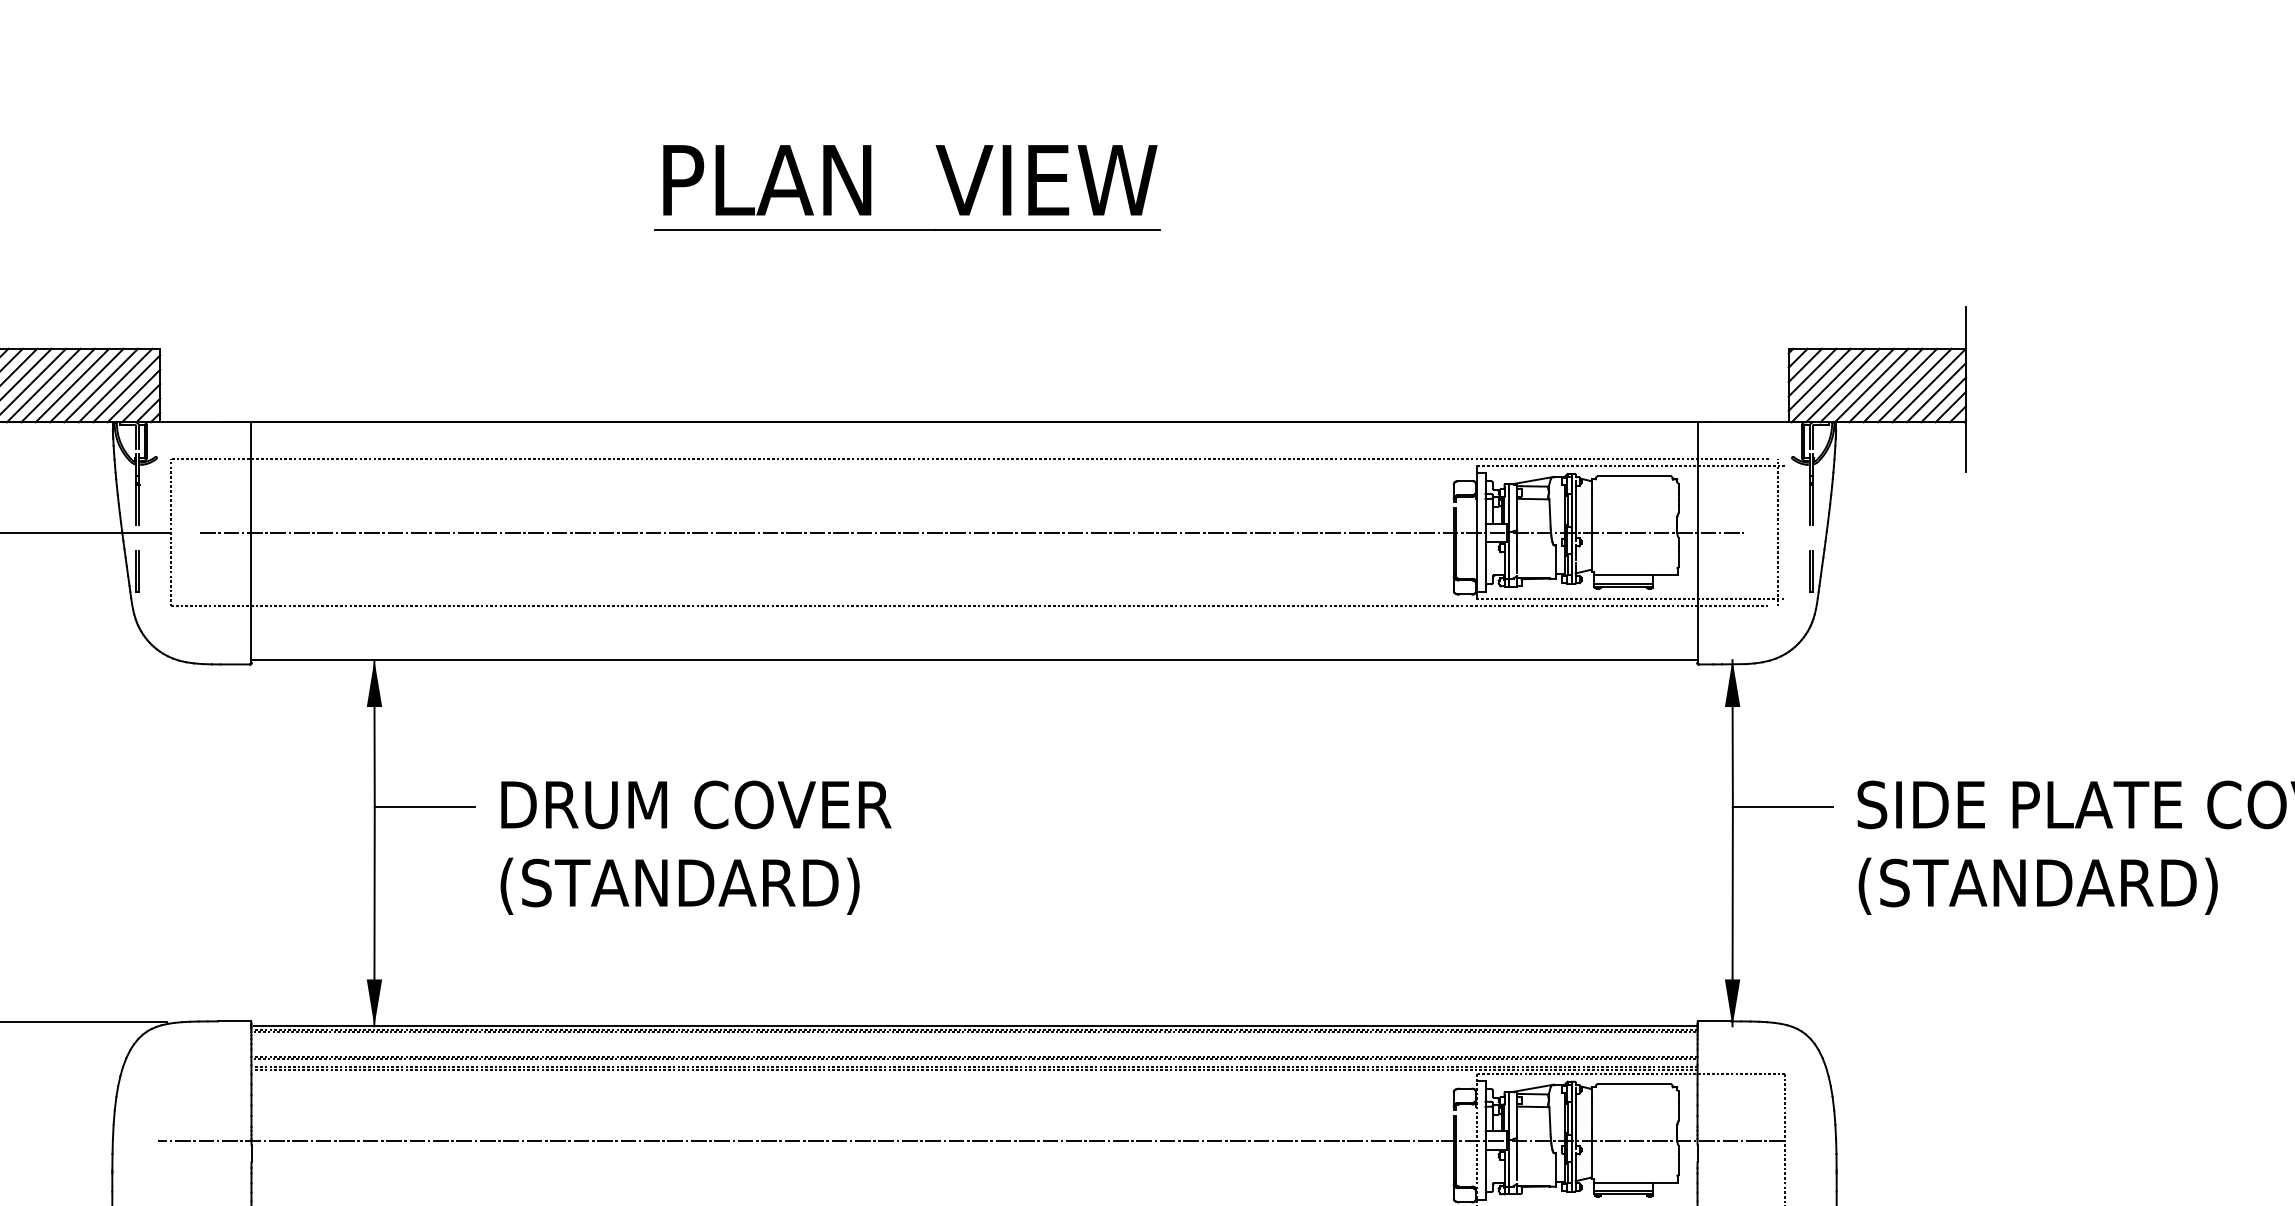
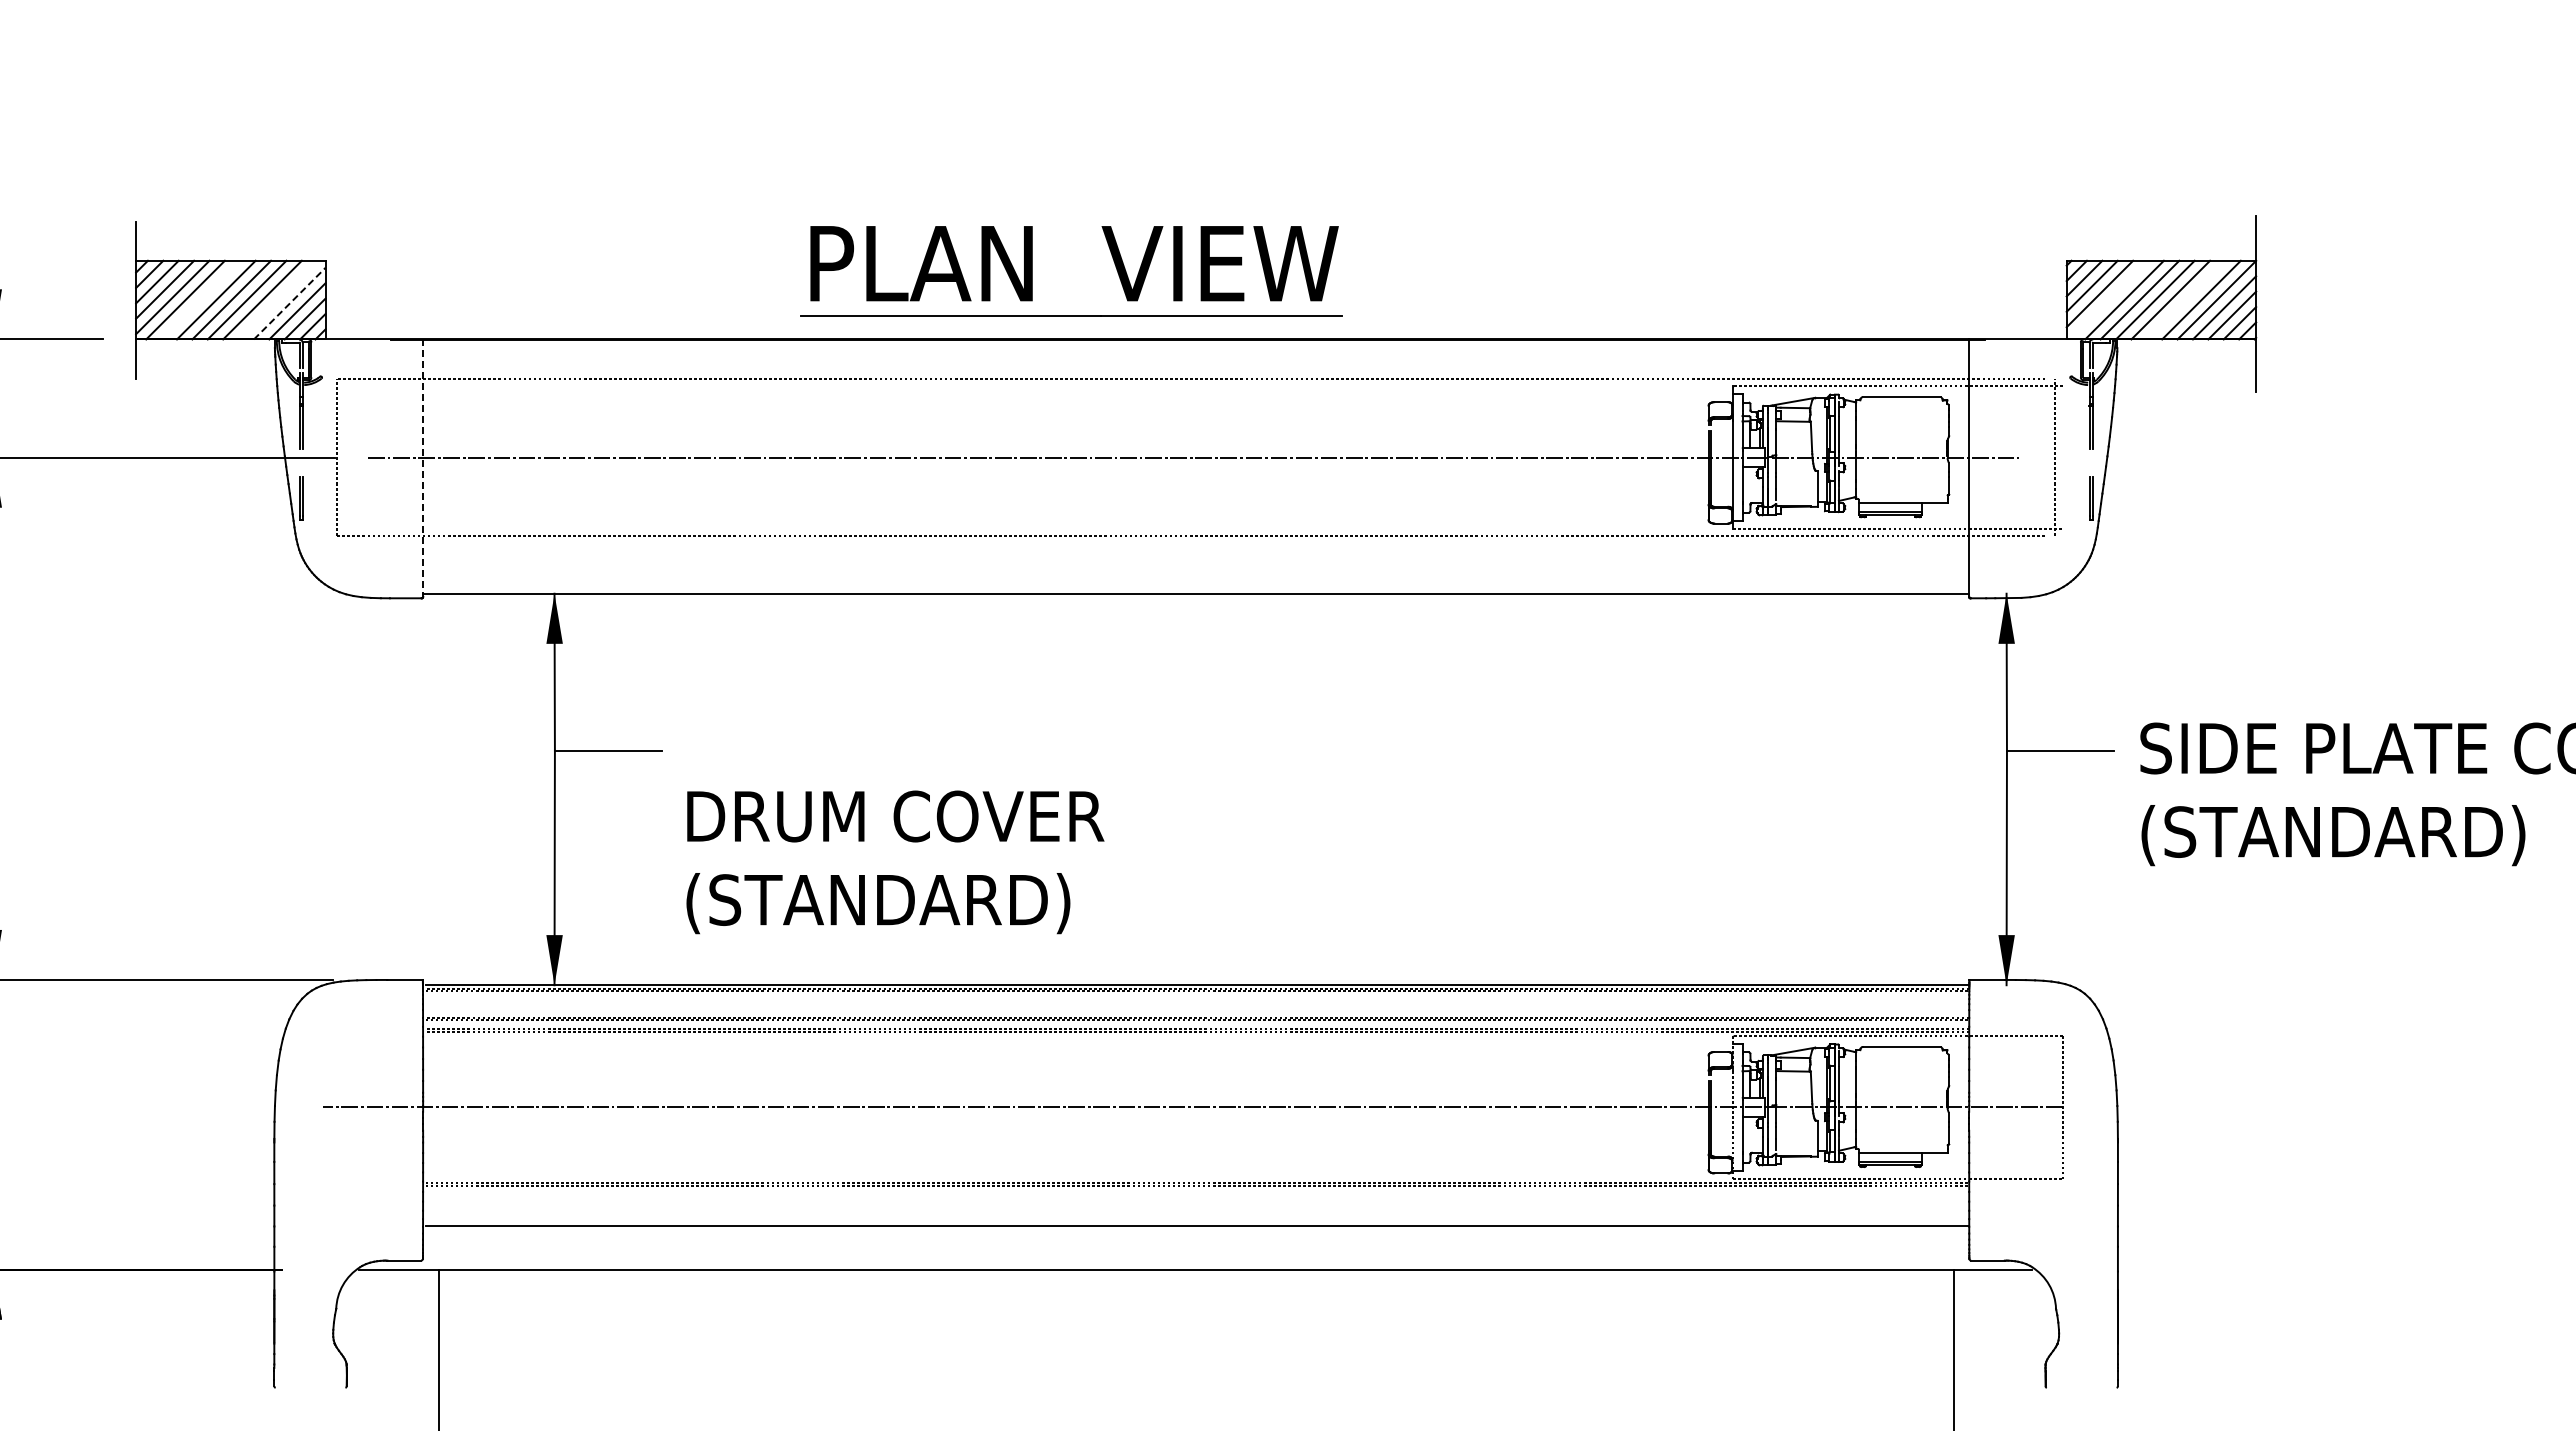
part: (871, 187) -> (1032, 271), moved
line: (43, 384) -> (200, 299), removed
line: (115, 384) -> (277, 299), removed
line: (1827, 384) -> (2108, 299), removed
line: (1899, 384) -> (2185, 299), removed
line: (126, 388) -> (289, 303), solid -> dashed
line: (251, 543) -> (423, 468), solid -> dashed
text: (696, 847) -> (895, 862), moved

